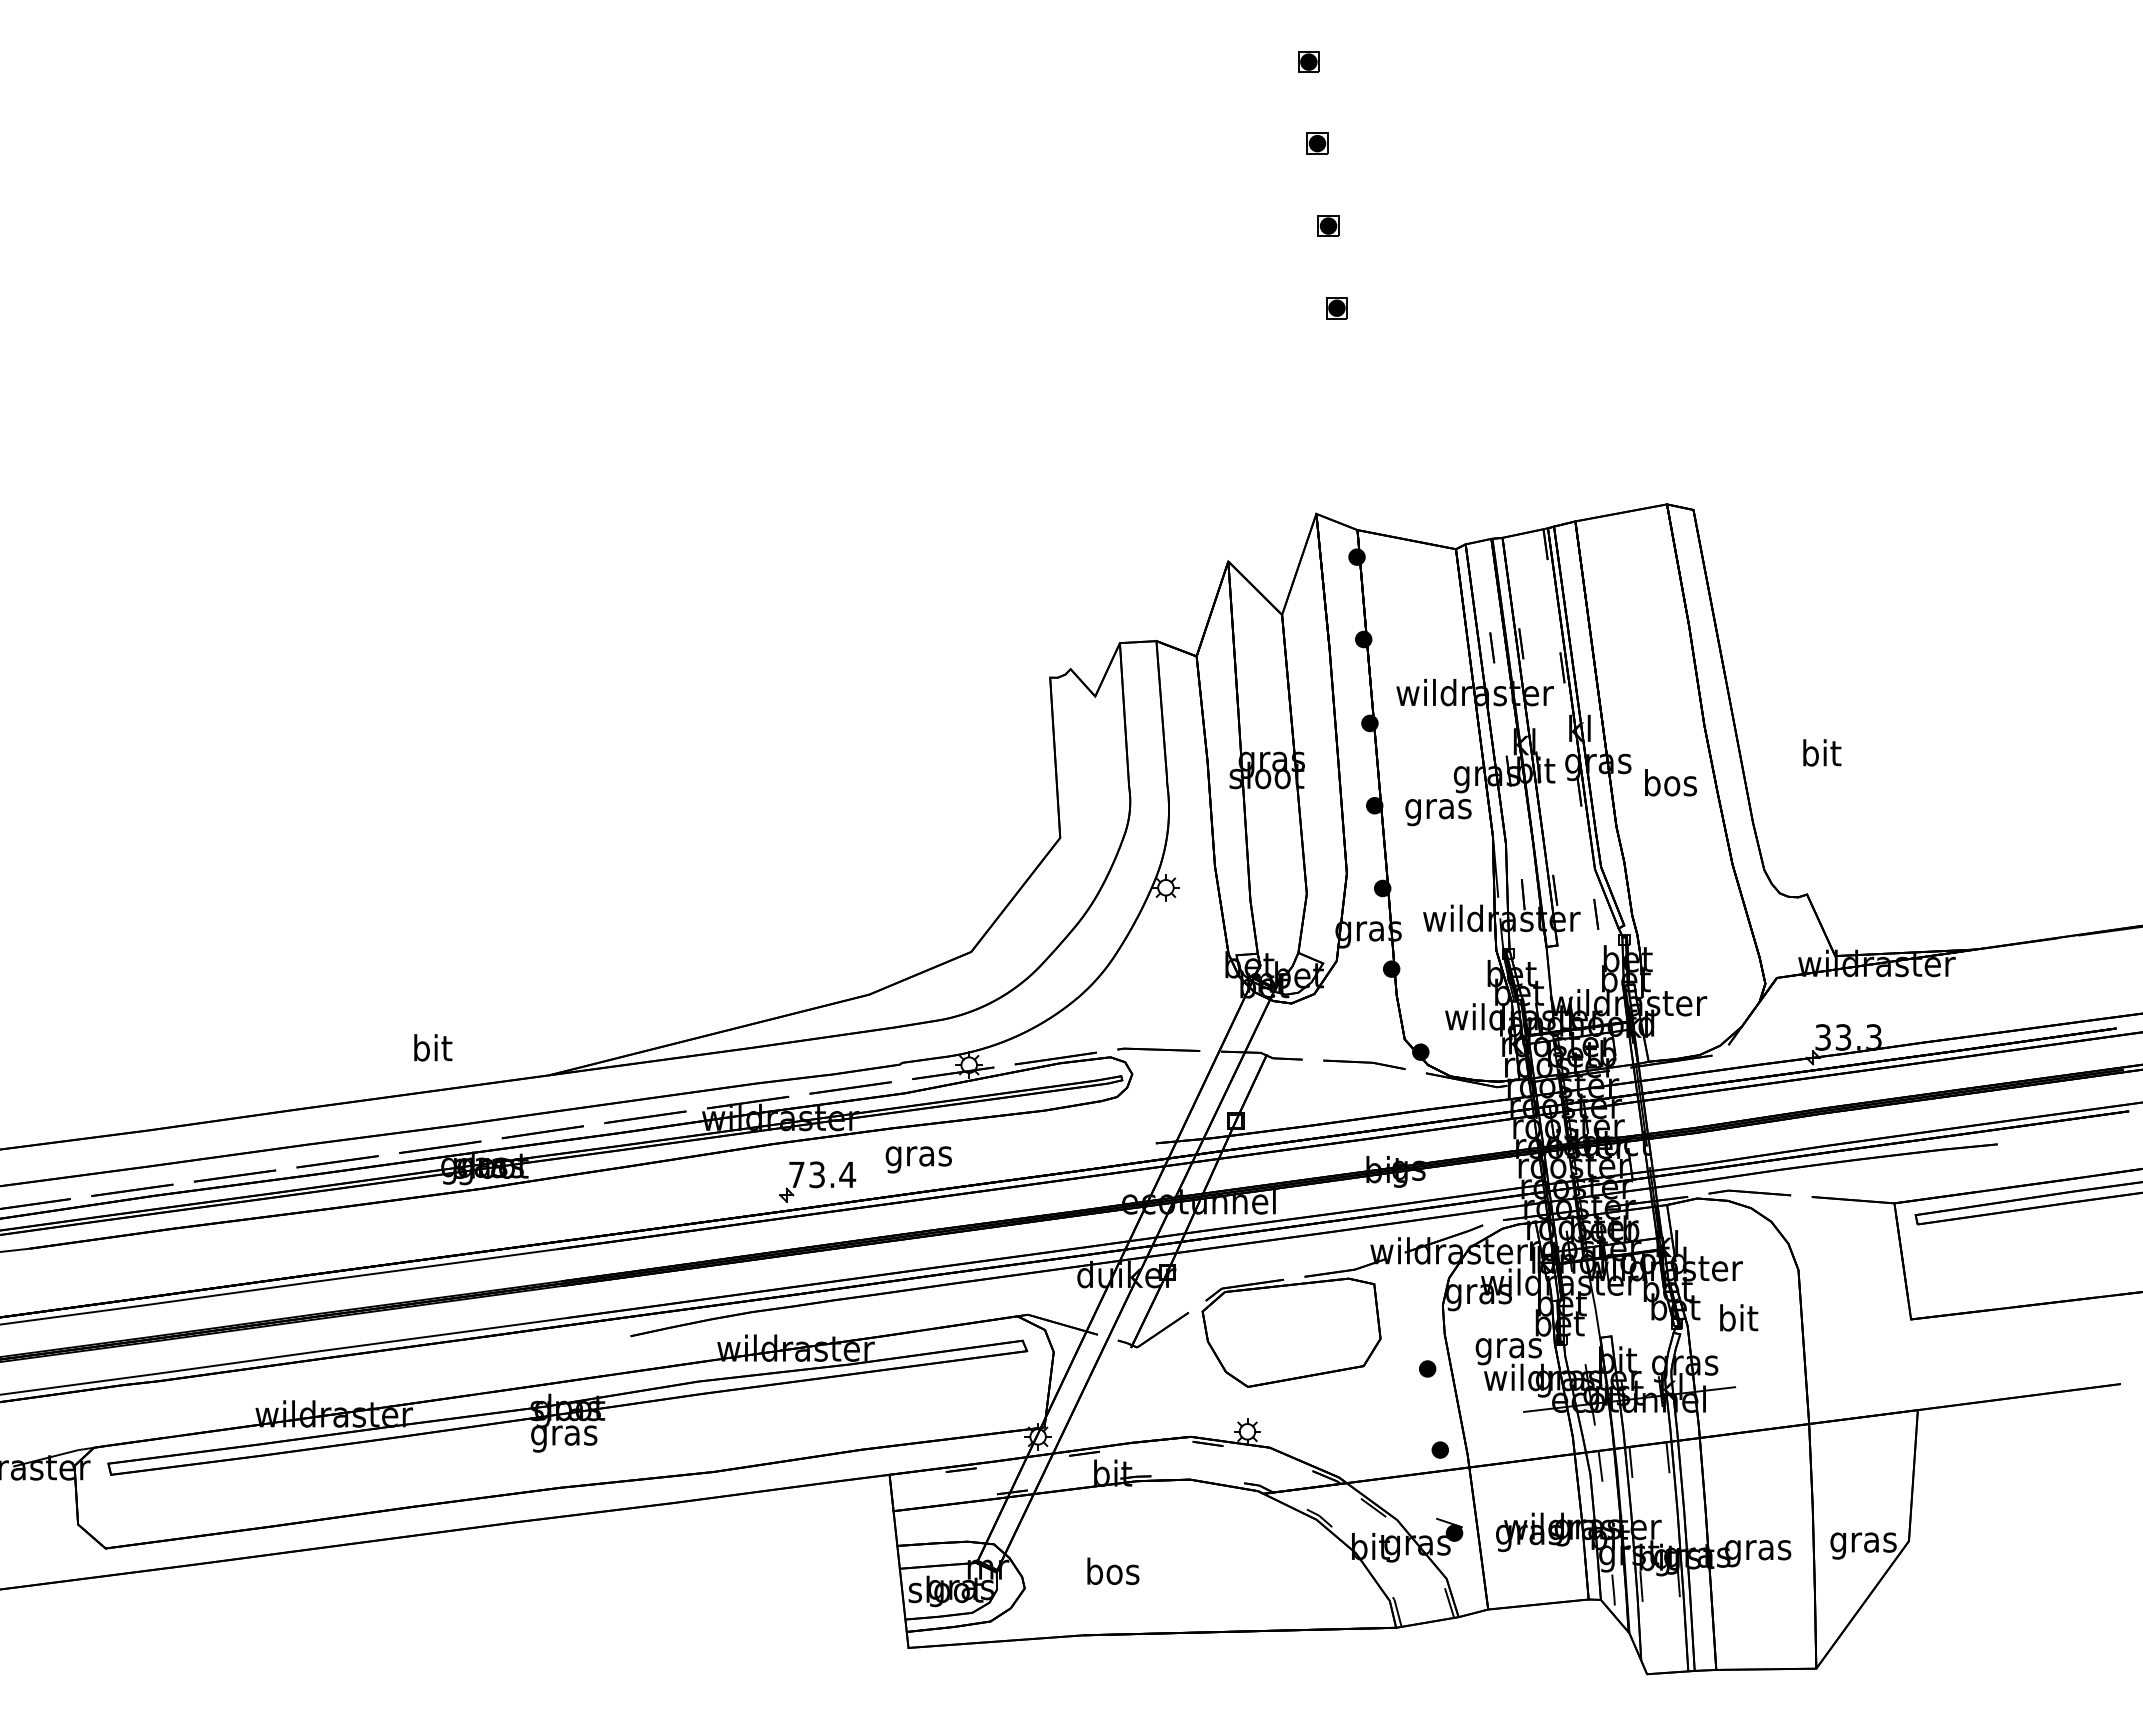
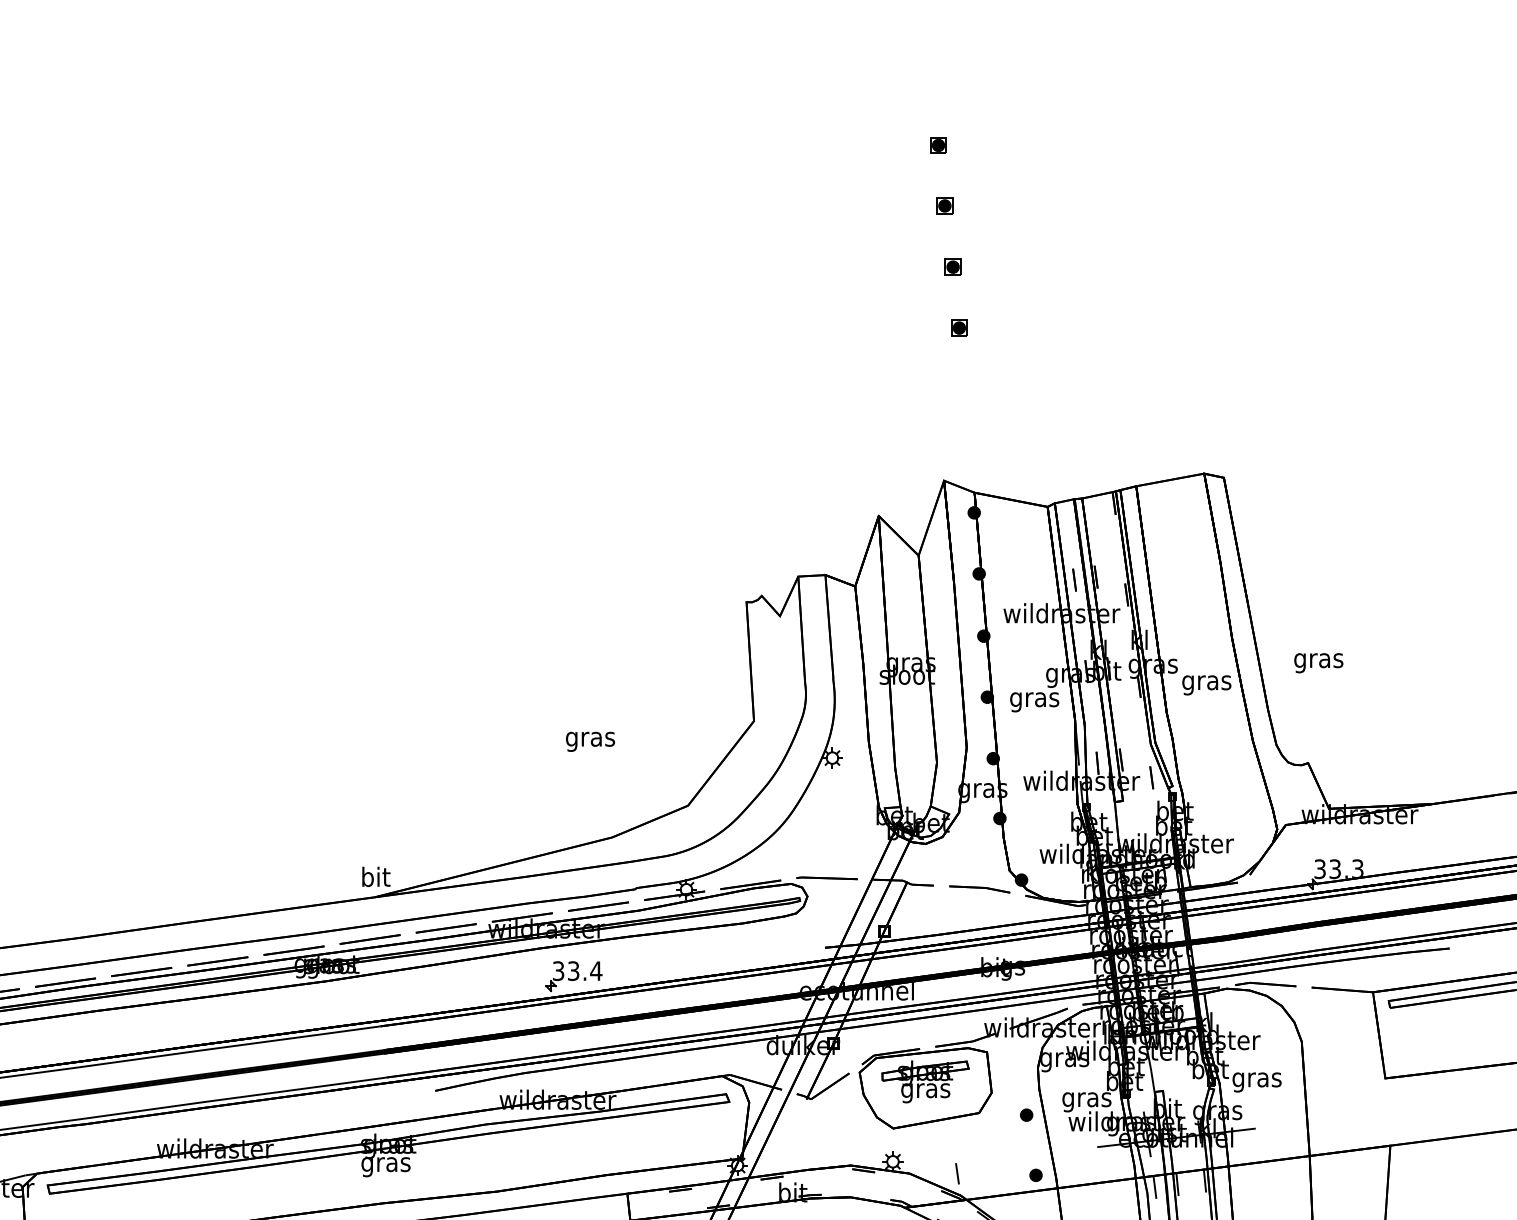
text: (1821, 756) -> (1318, 660), bit -> gras
text: (1670, 786) -> (1206, 682), bos -> gras
text: (433, 1047) -> (376, 876), moved
text: (918, 1159) -> (590, 741), moved
text: (796, 1174) -> (558, 970), 73.4 -> 33.4
text: (1738, 1321) -> (1257, 1079), bit -> gras
part: (1291, 1323) -> (925, 1081), added
line: (1334, 1447) -> (957, 1173), added

